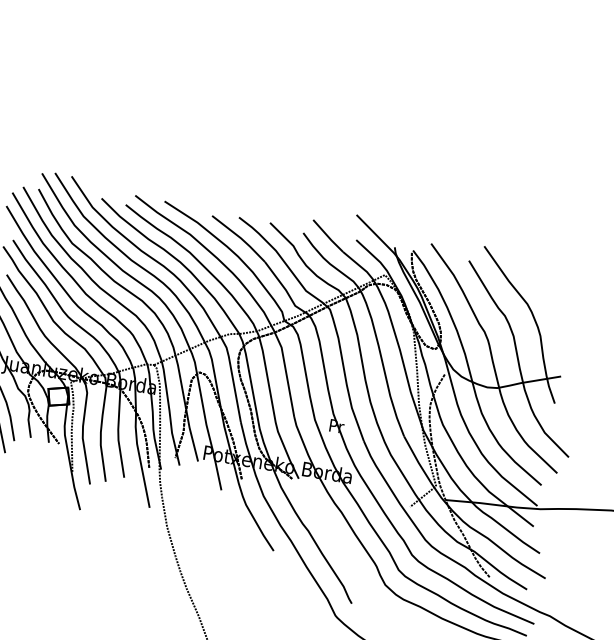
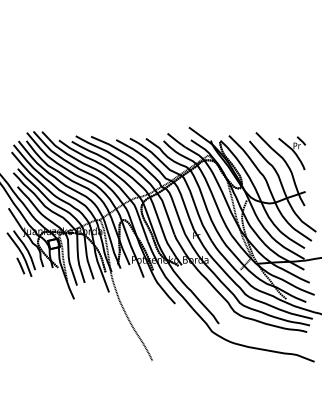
part: (548, 298) -> (292, 153), added

